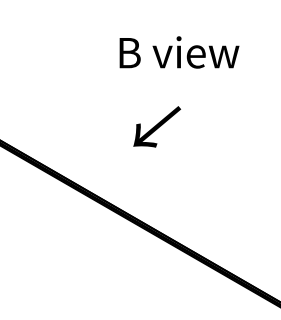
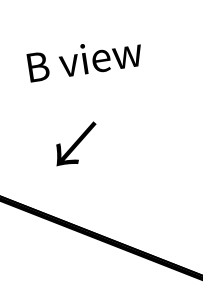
text: (157, 126) -> (76, 143), moved

